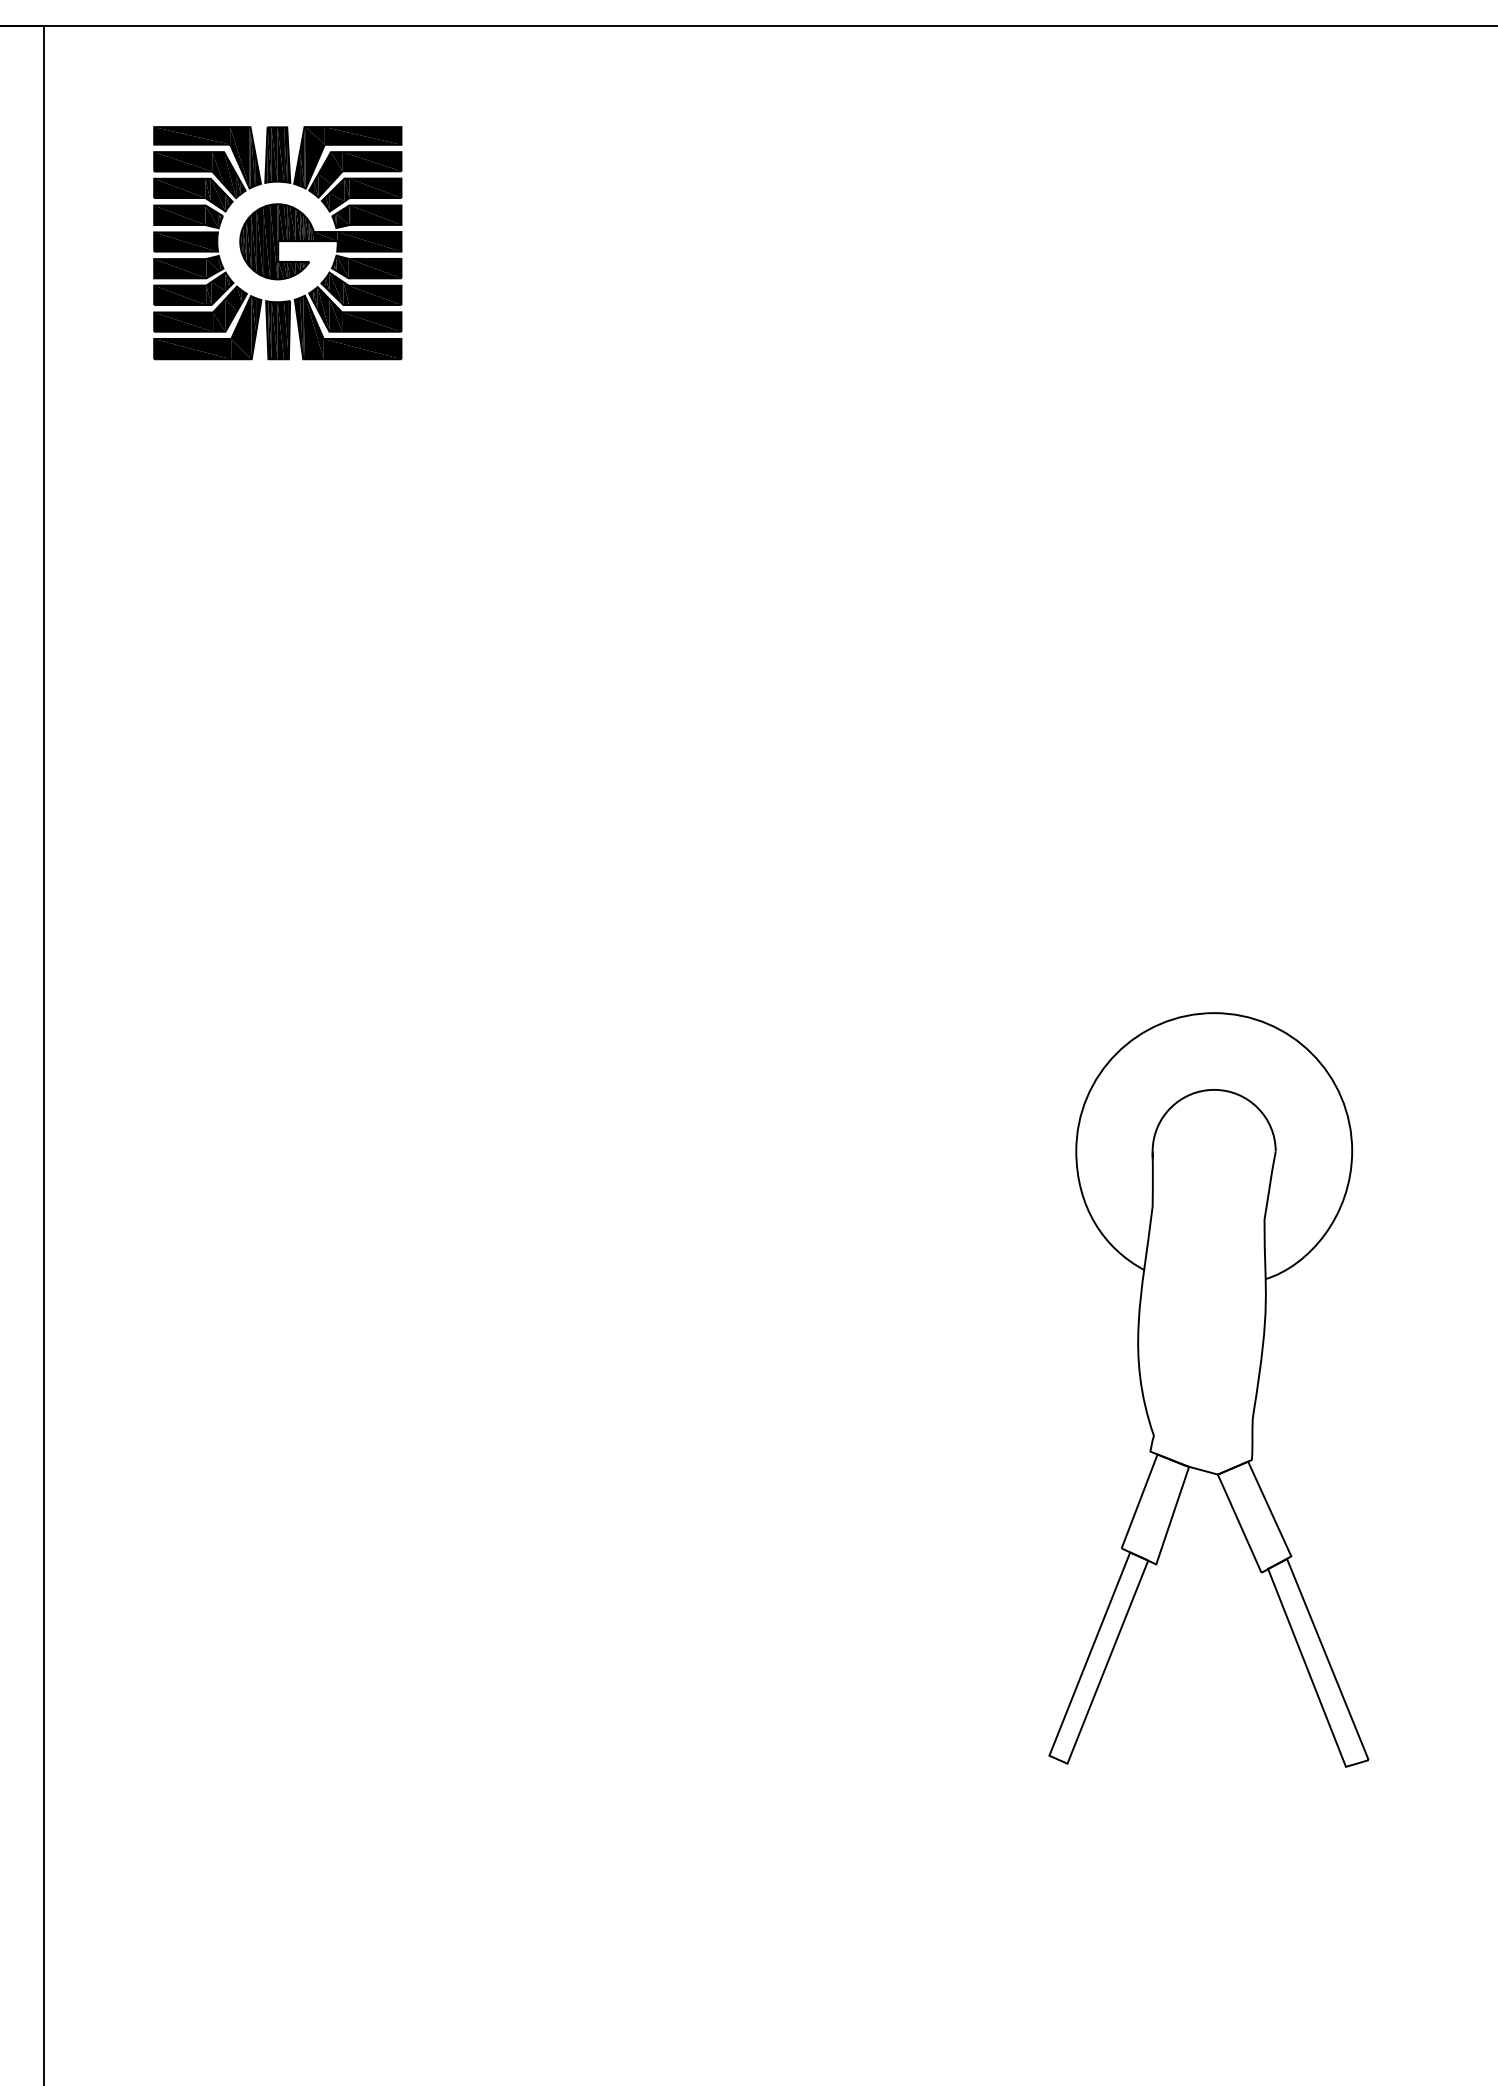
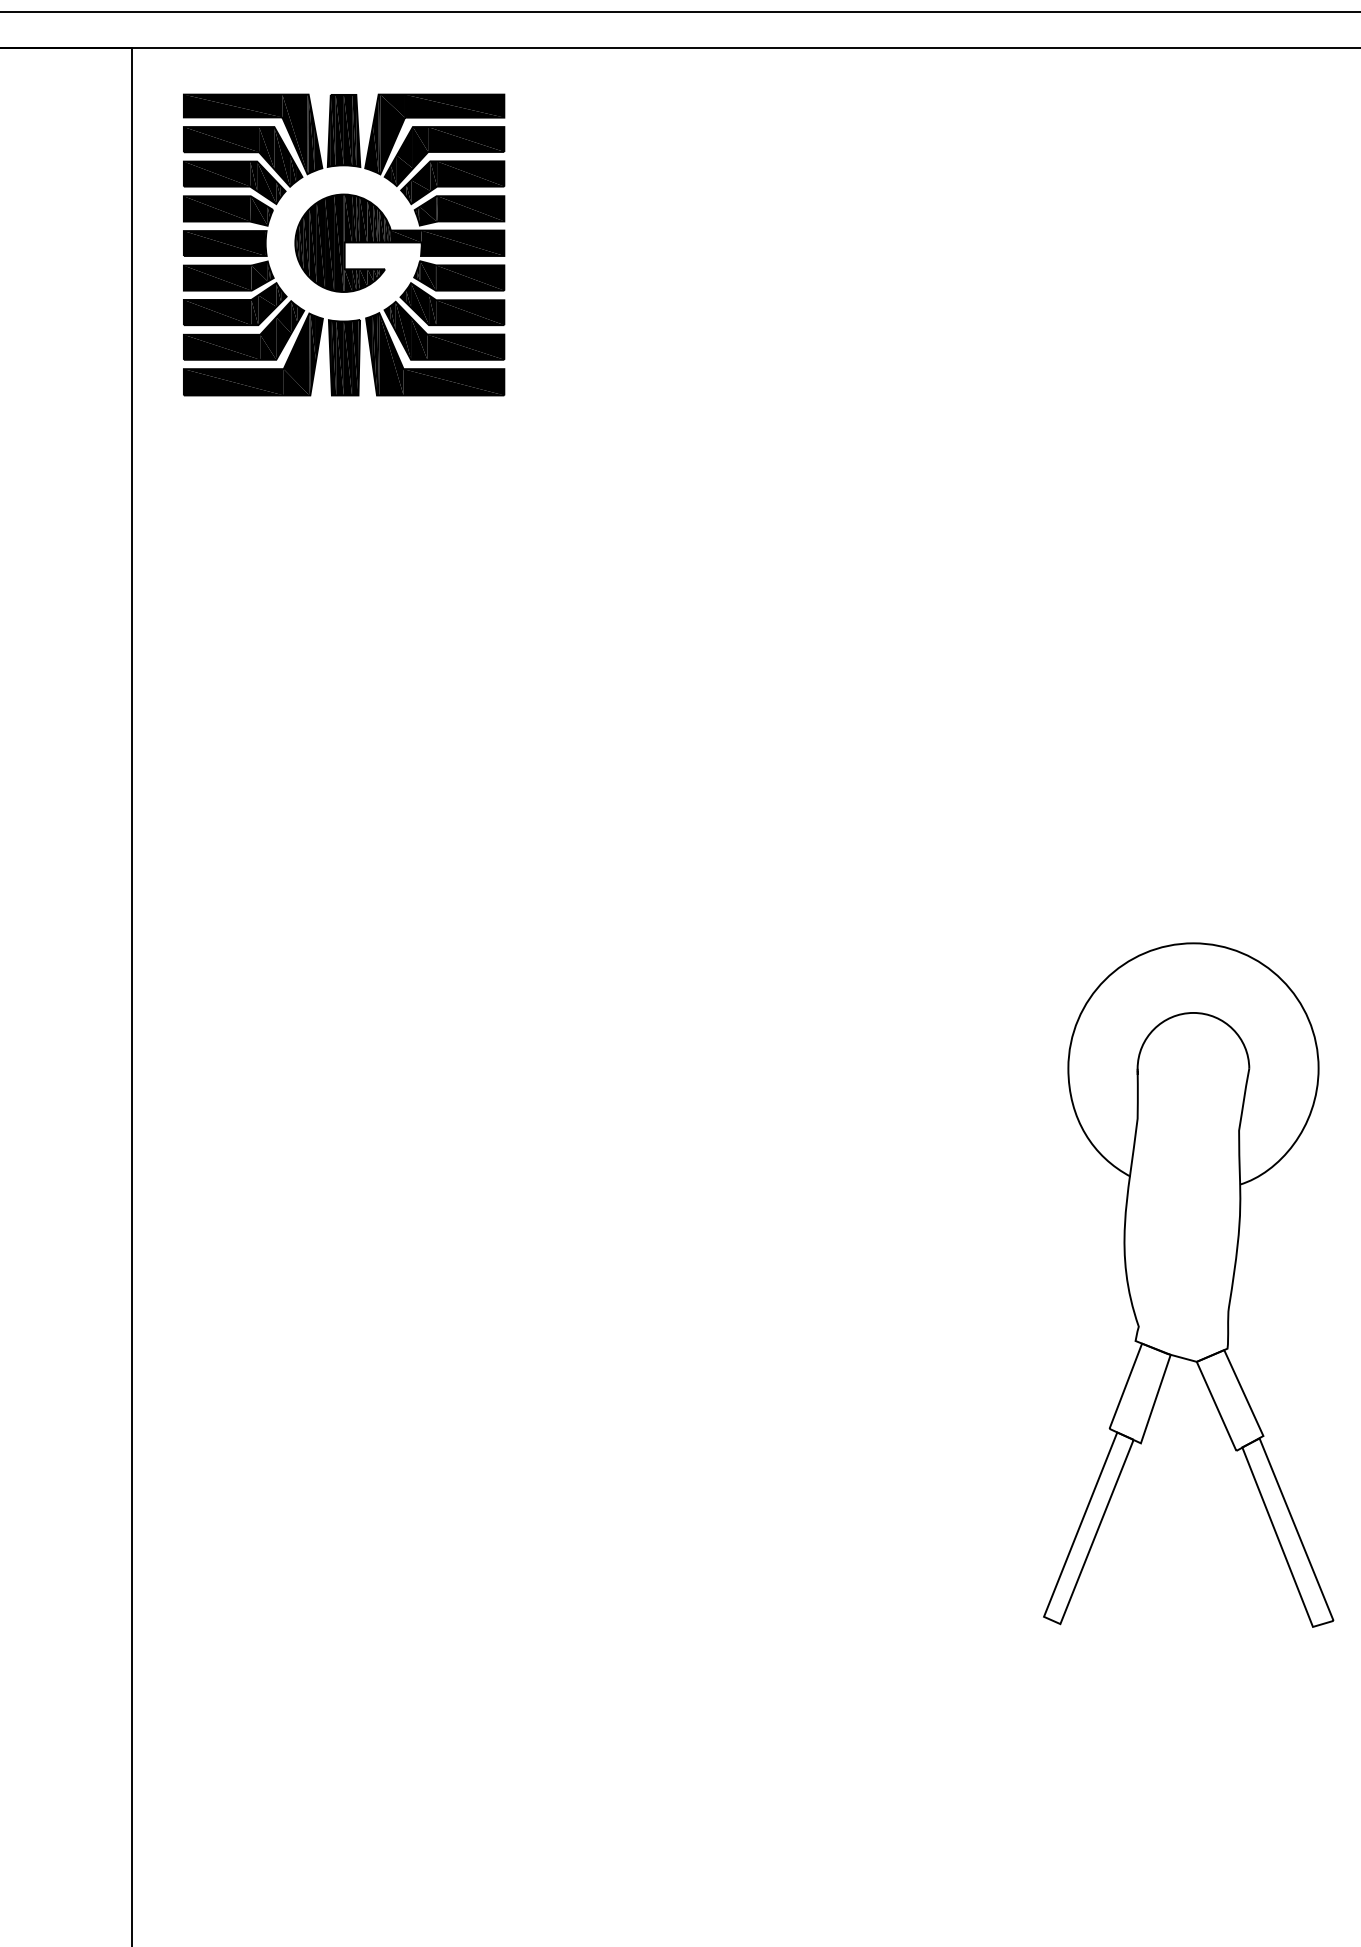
part: (278, 242) -> (344, 244), size x1.43

